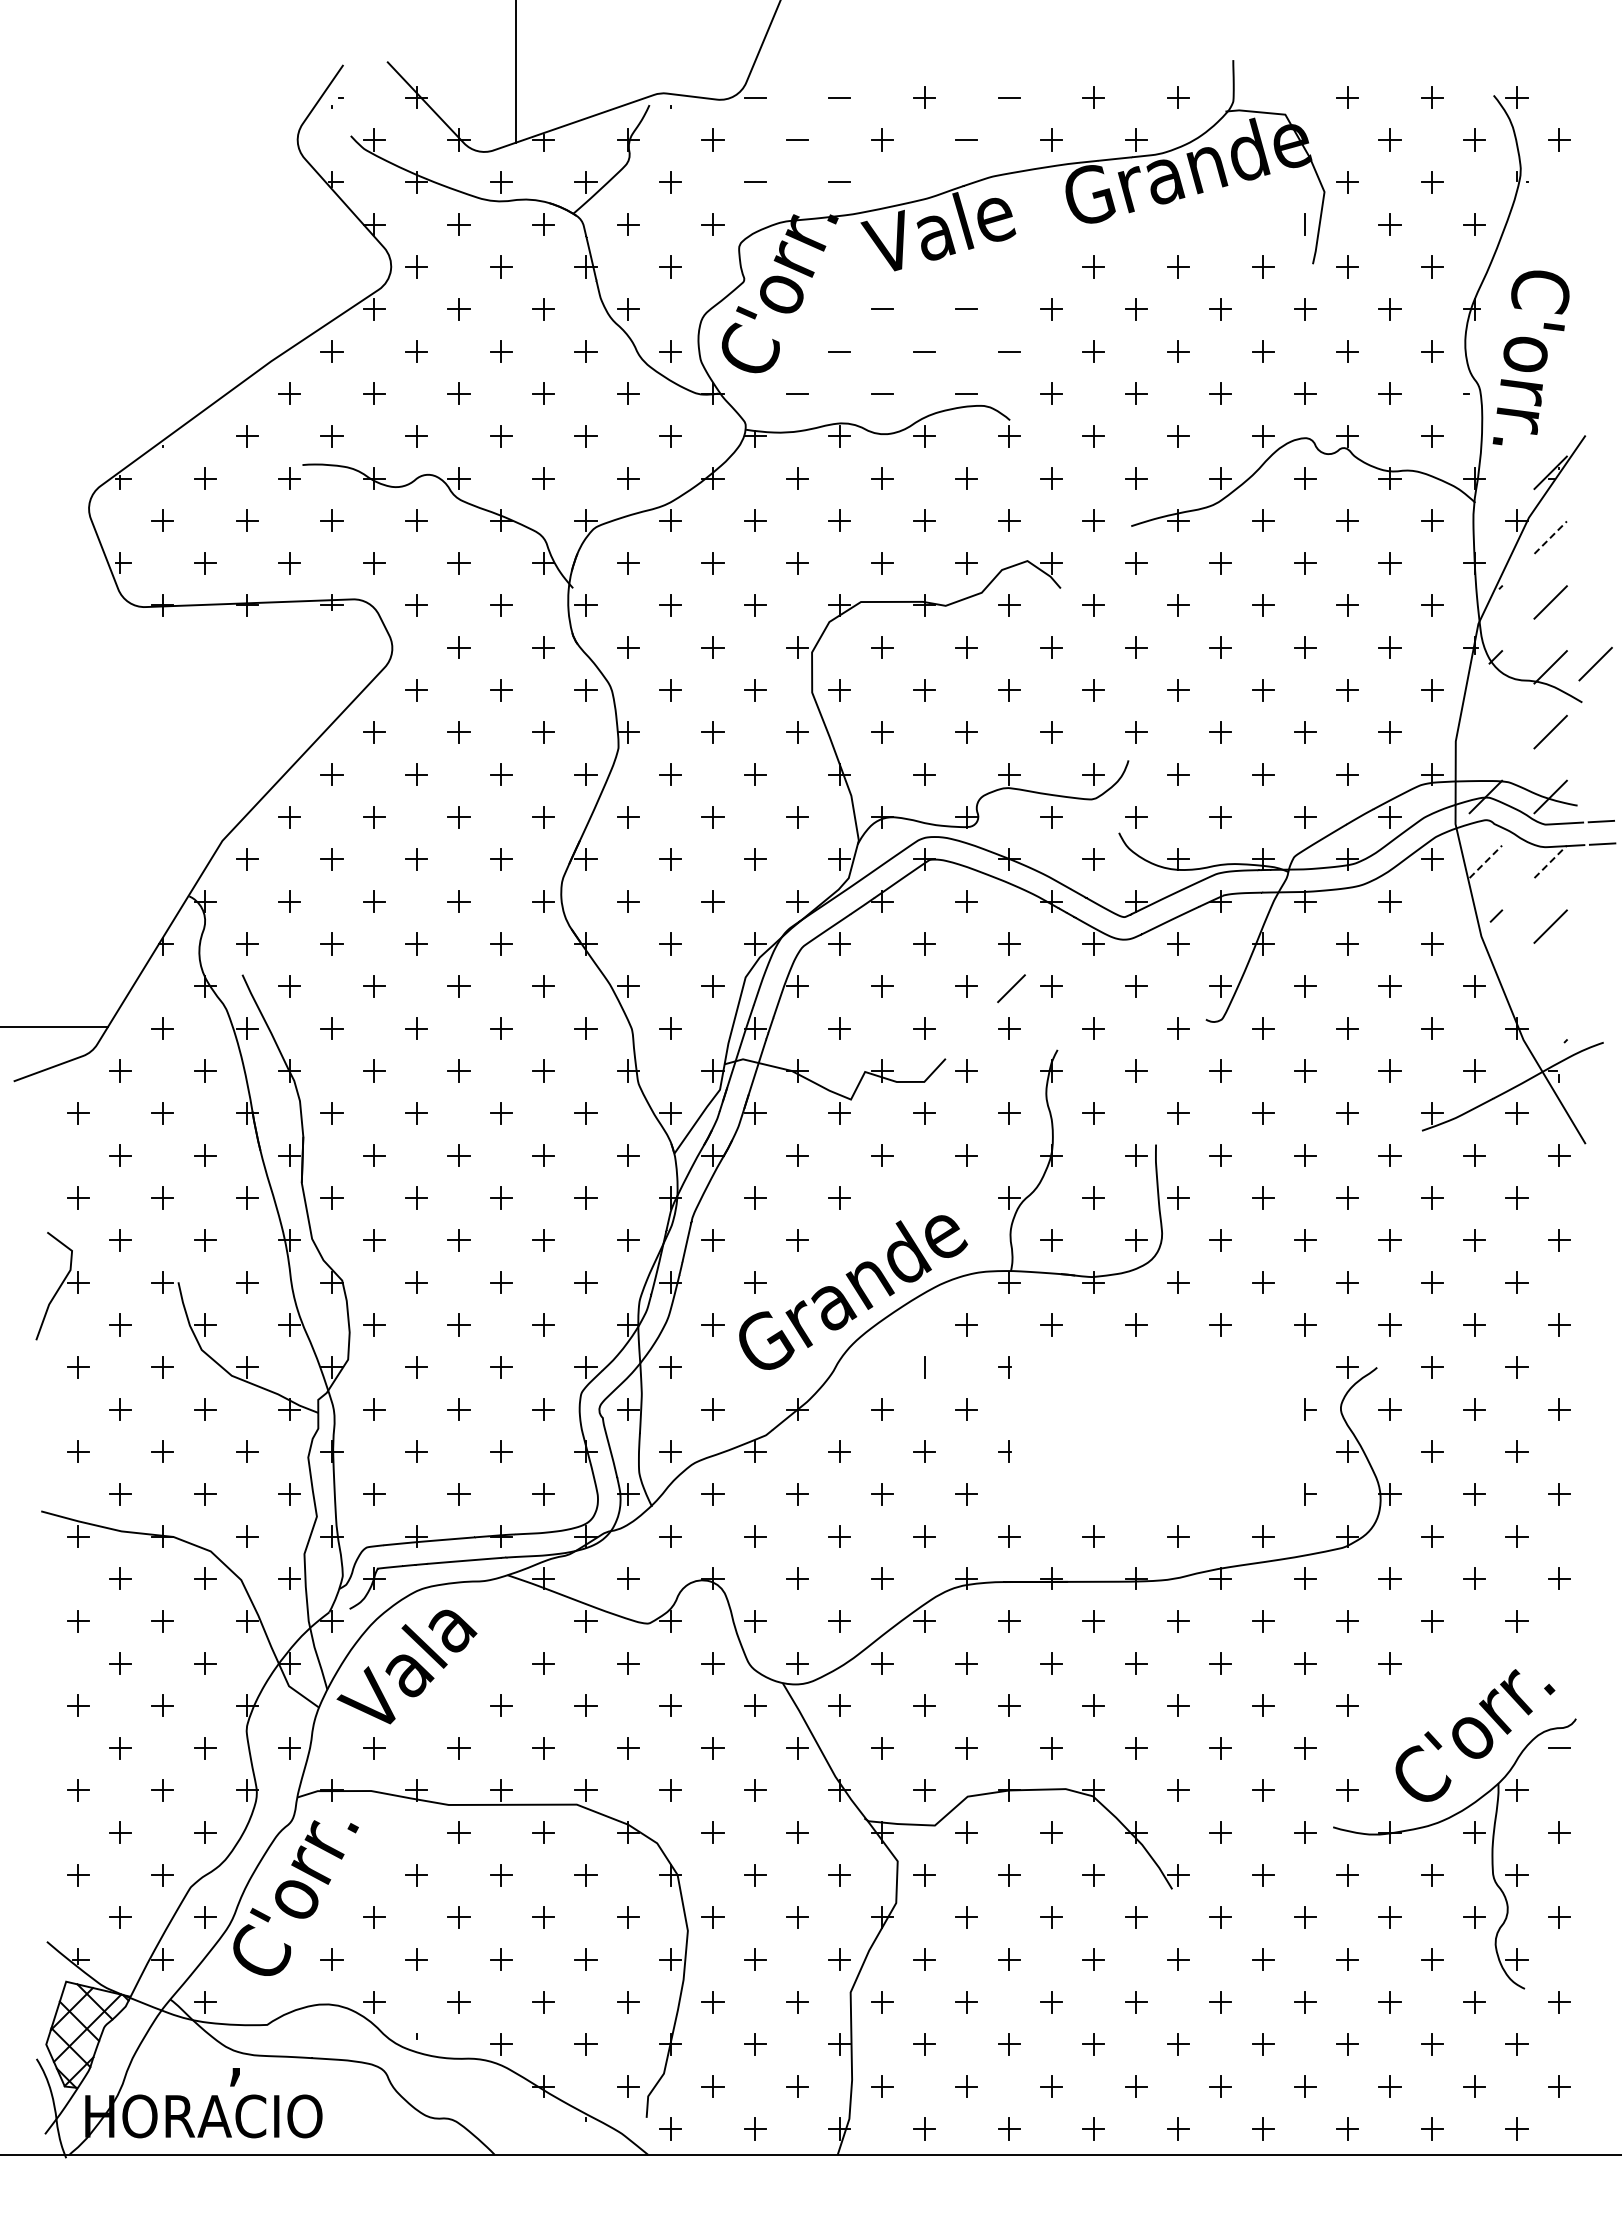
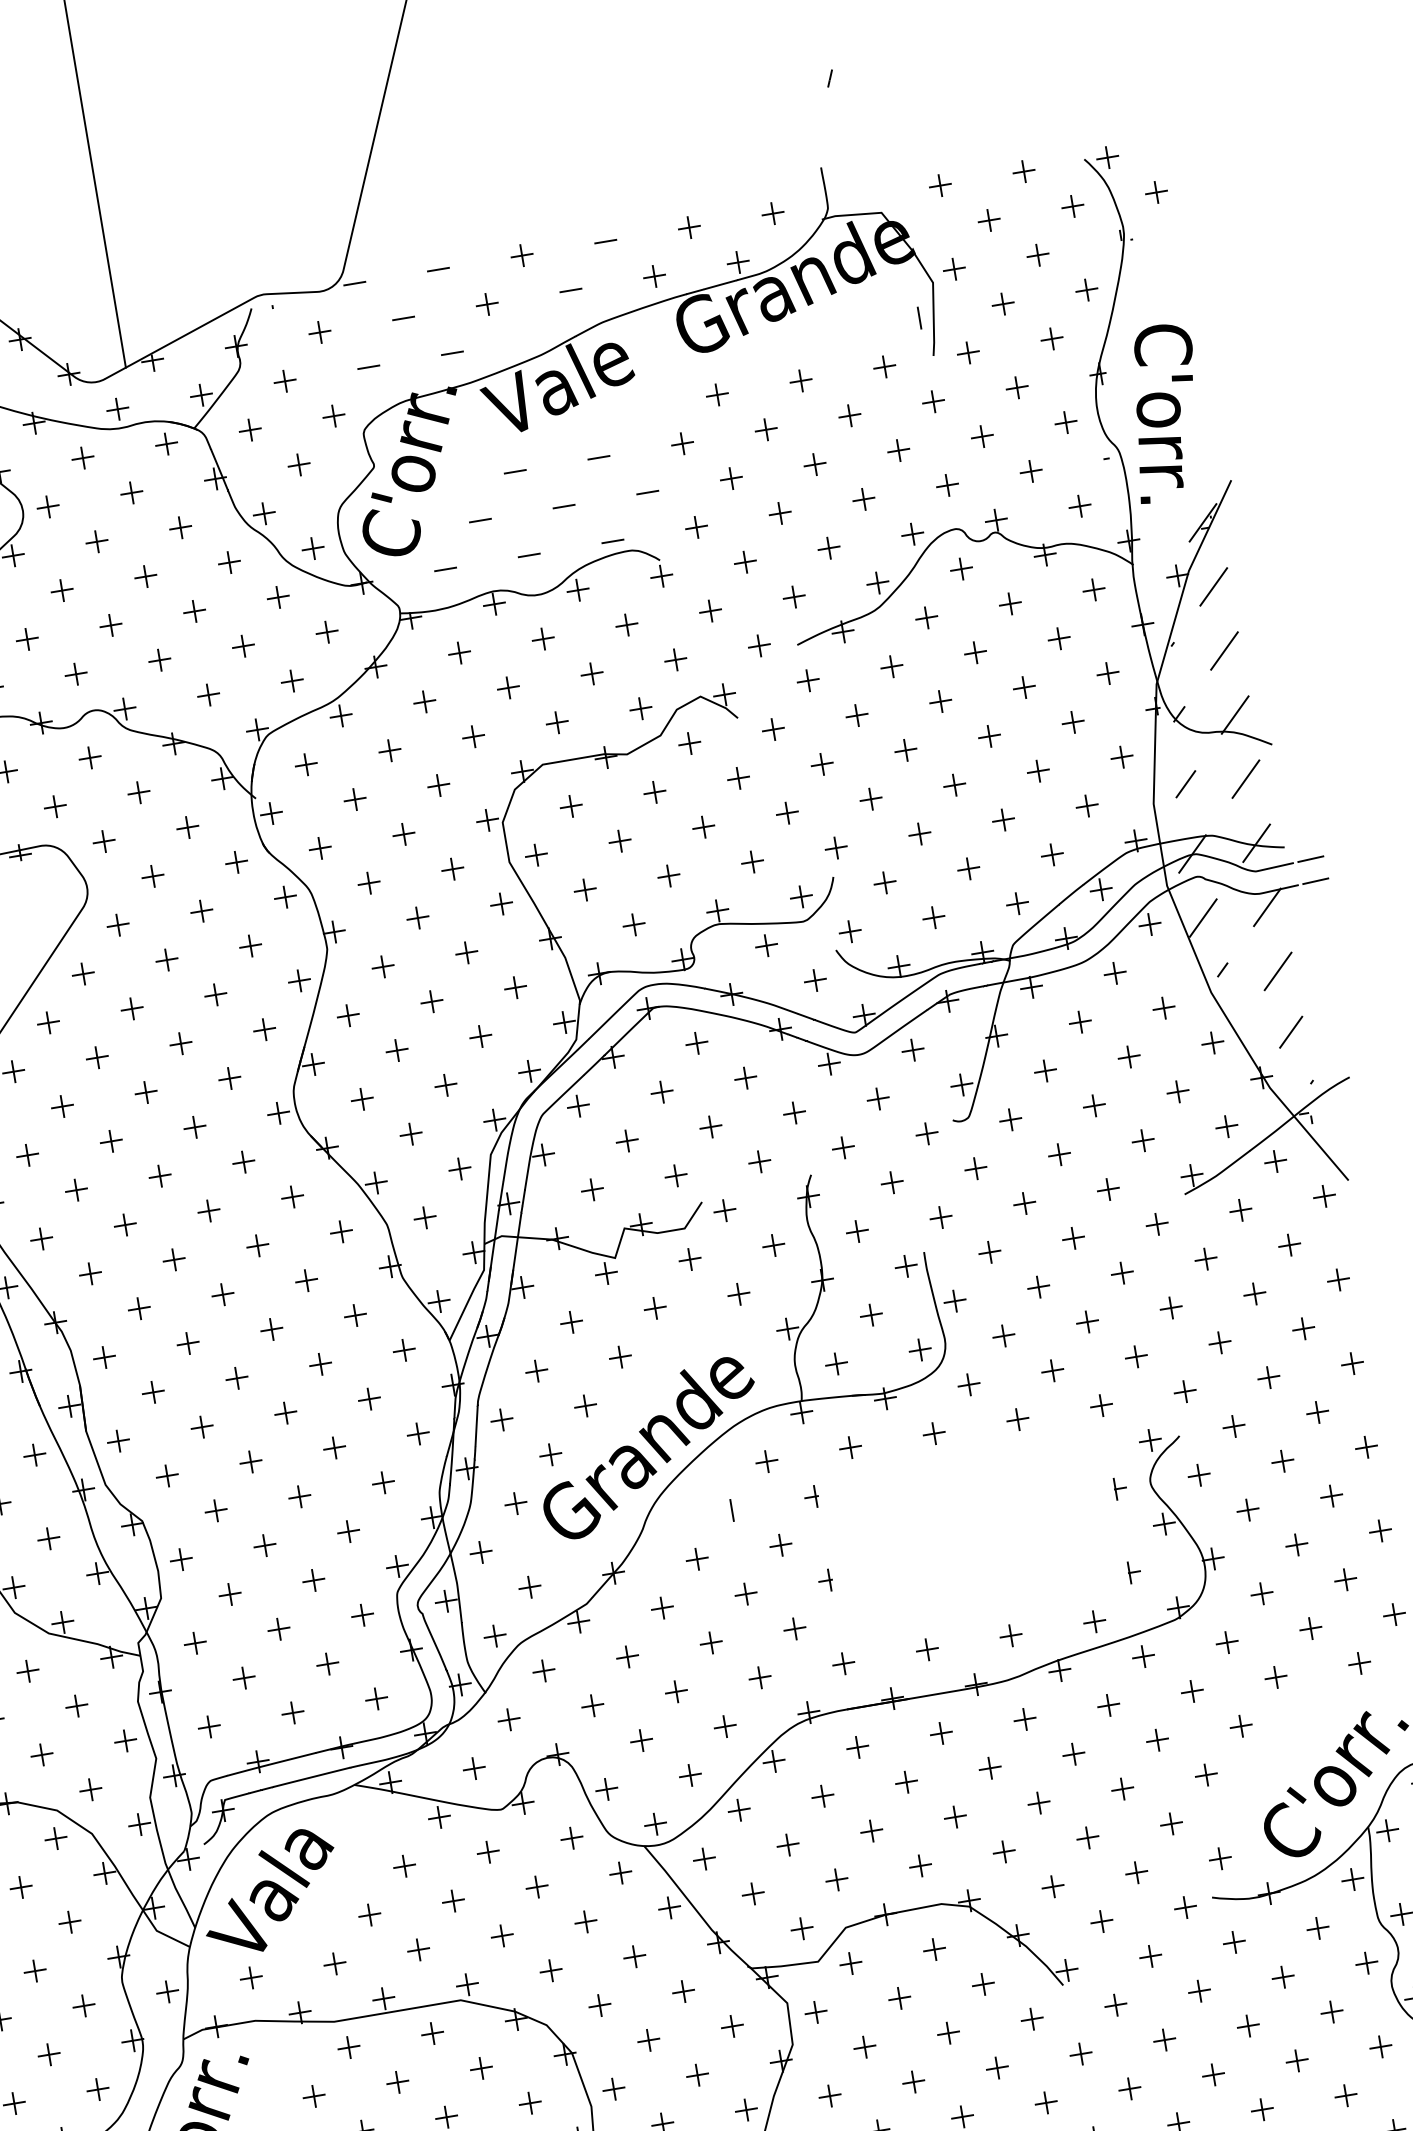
line: (1550, 537) -> (1213, 586), dashed -> solid
line: (1595, 663) -> (1278, 703), removed
line: (1490, 726) -> (1185, 783), added
line: (1485, 861) -> (1202, 917), dashed -> solid
line: (1550, 861) -> (1267, 907), dashed -> solid
line: (1011, 988) -> (1291, 1032), moved

